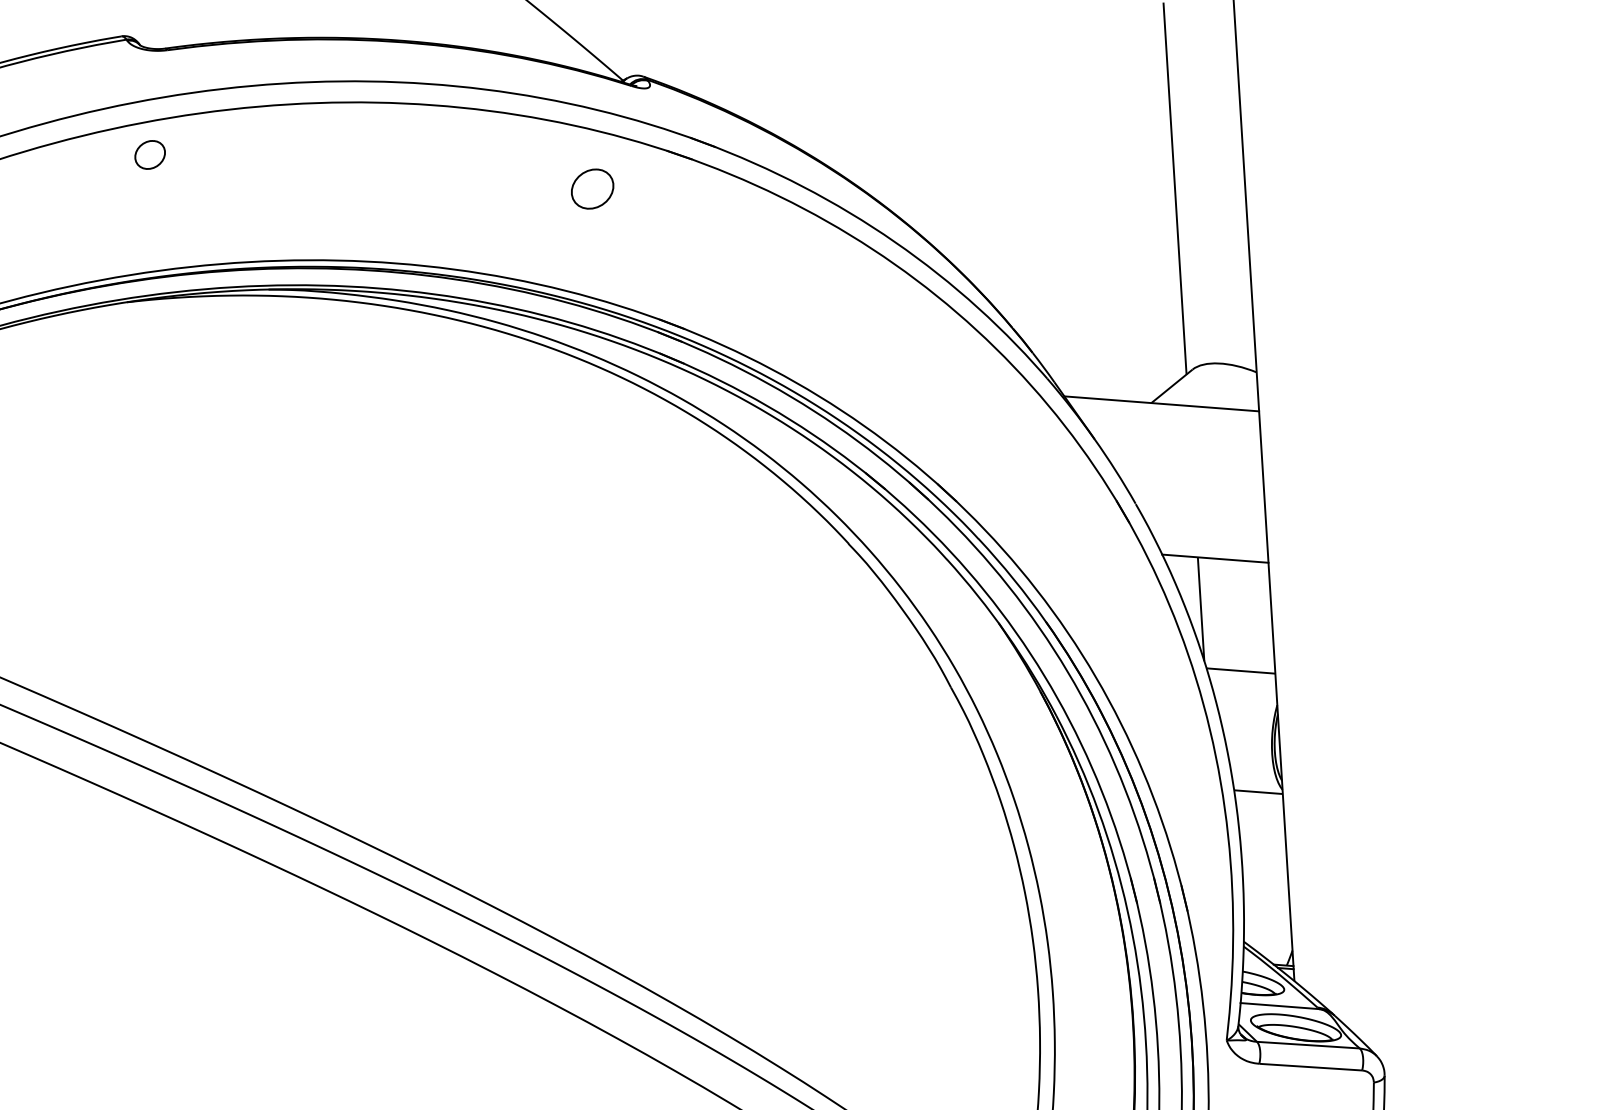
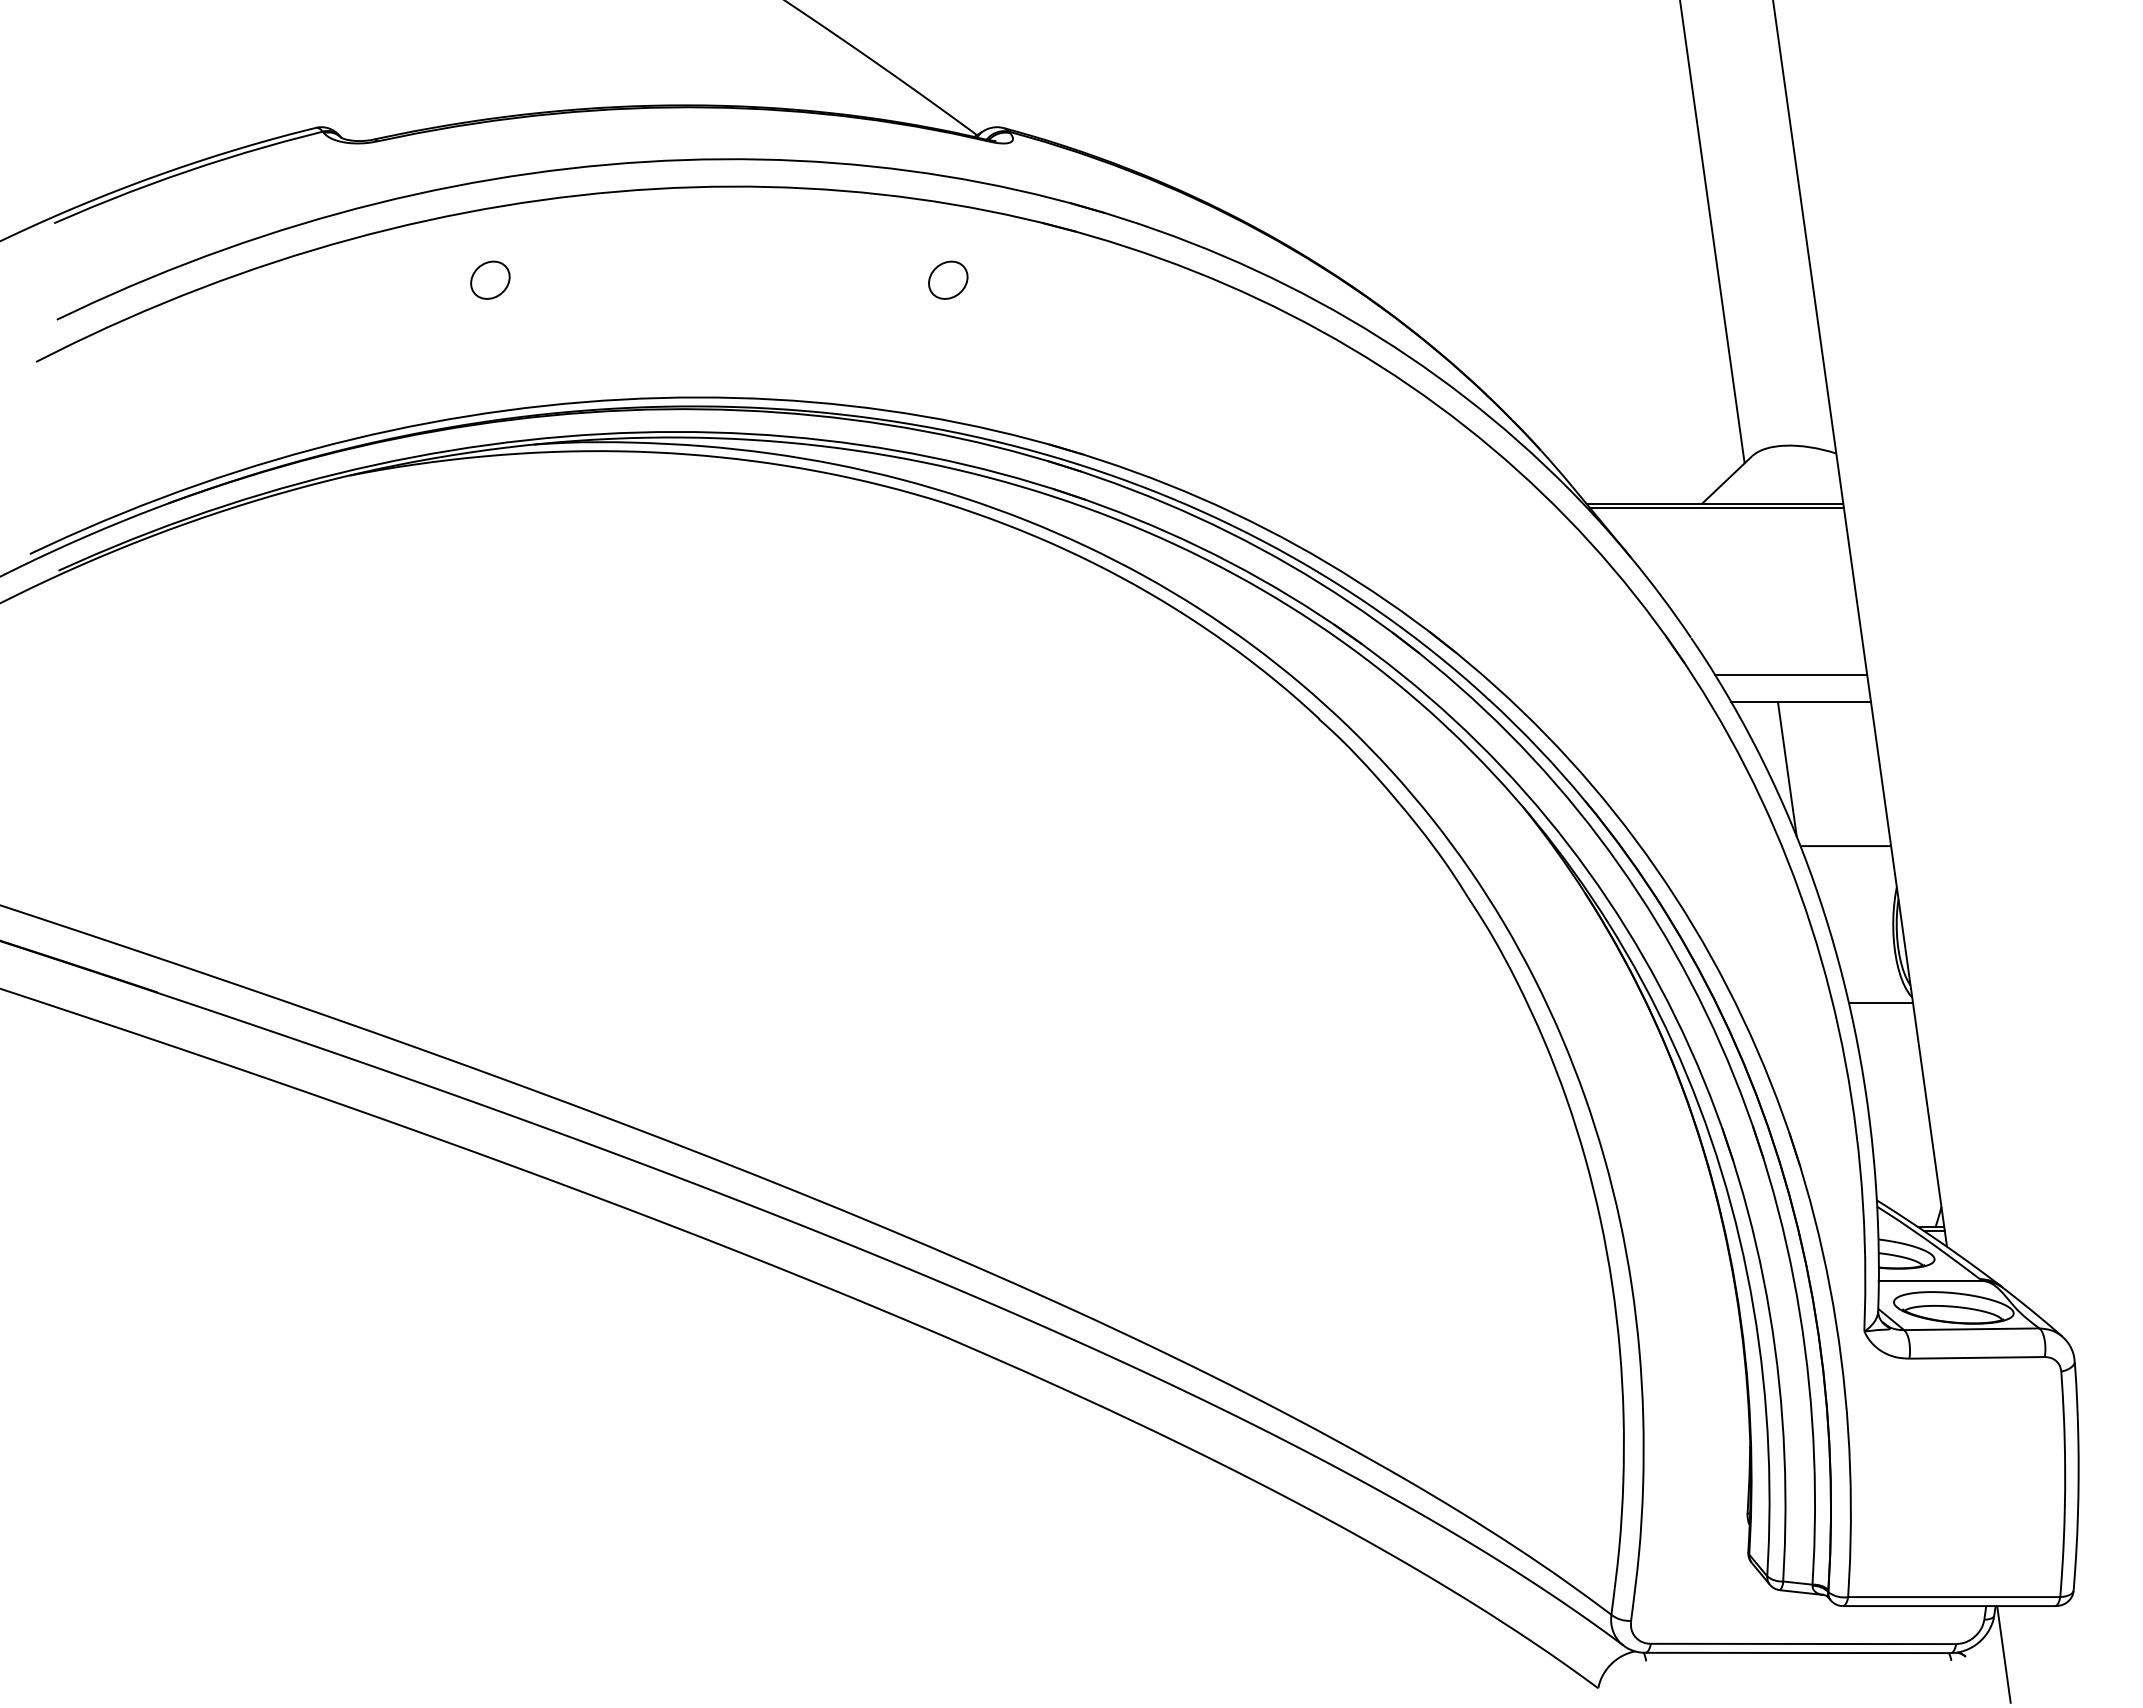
part: (150, 154) -> (490, 279), moved
part: (592, 188) -> (948, 279), size x0.71
line: (1162, 407) -> (1716, 508), added
line: (1209, 537) -> (1790, 674), added

